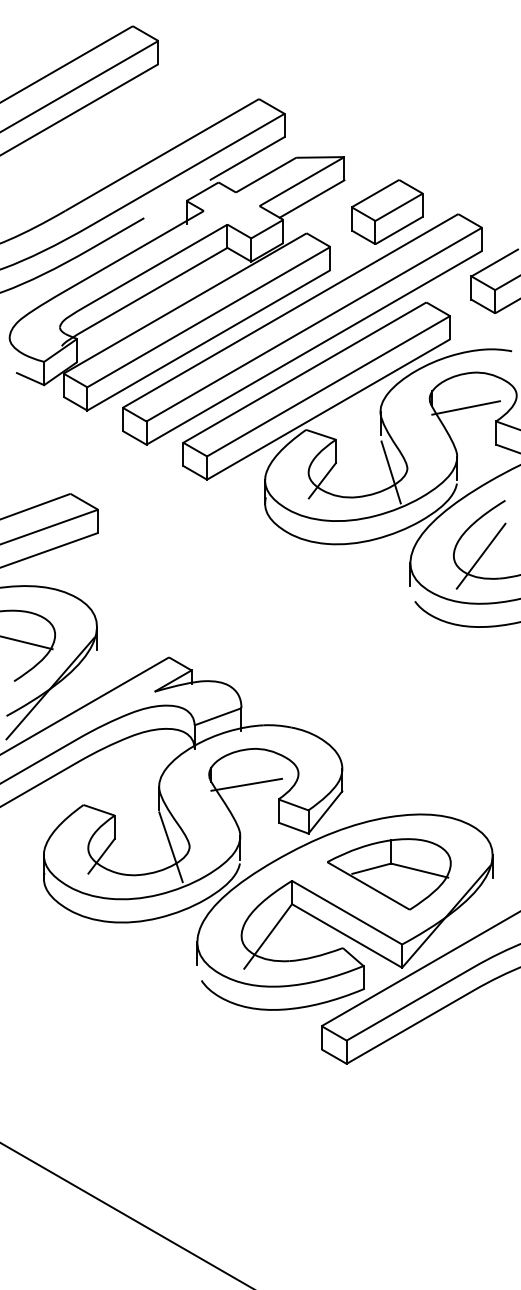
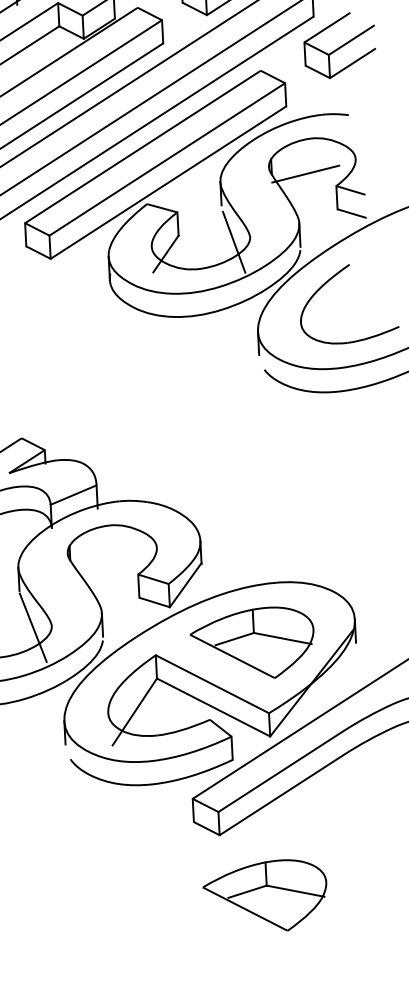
line: (480, 555) -> (327, 320), removed
line: (246, 784) -> (105, 561), removed
part: (389, 1127) -> (265, 896), added

